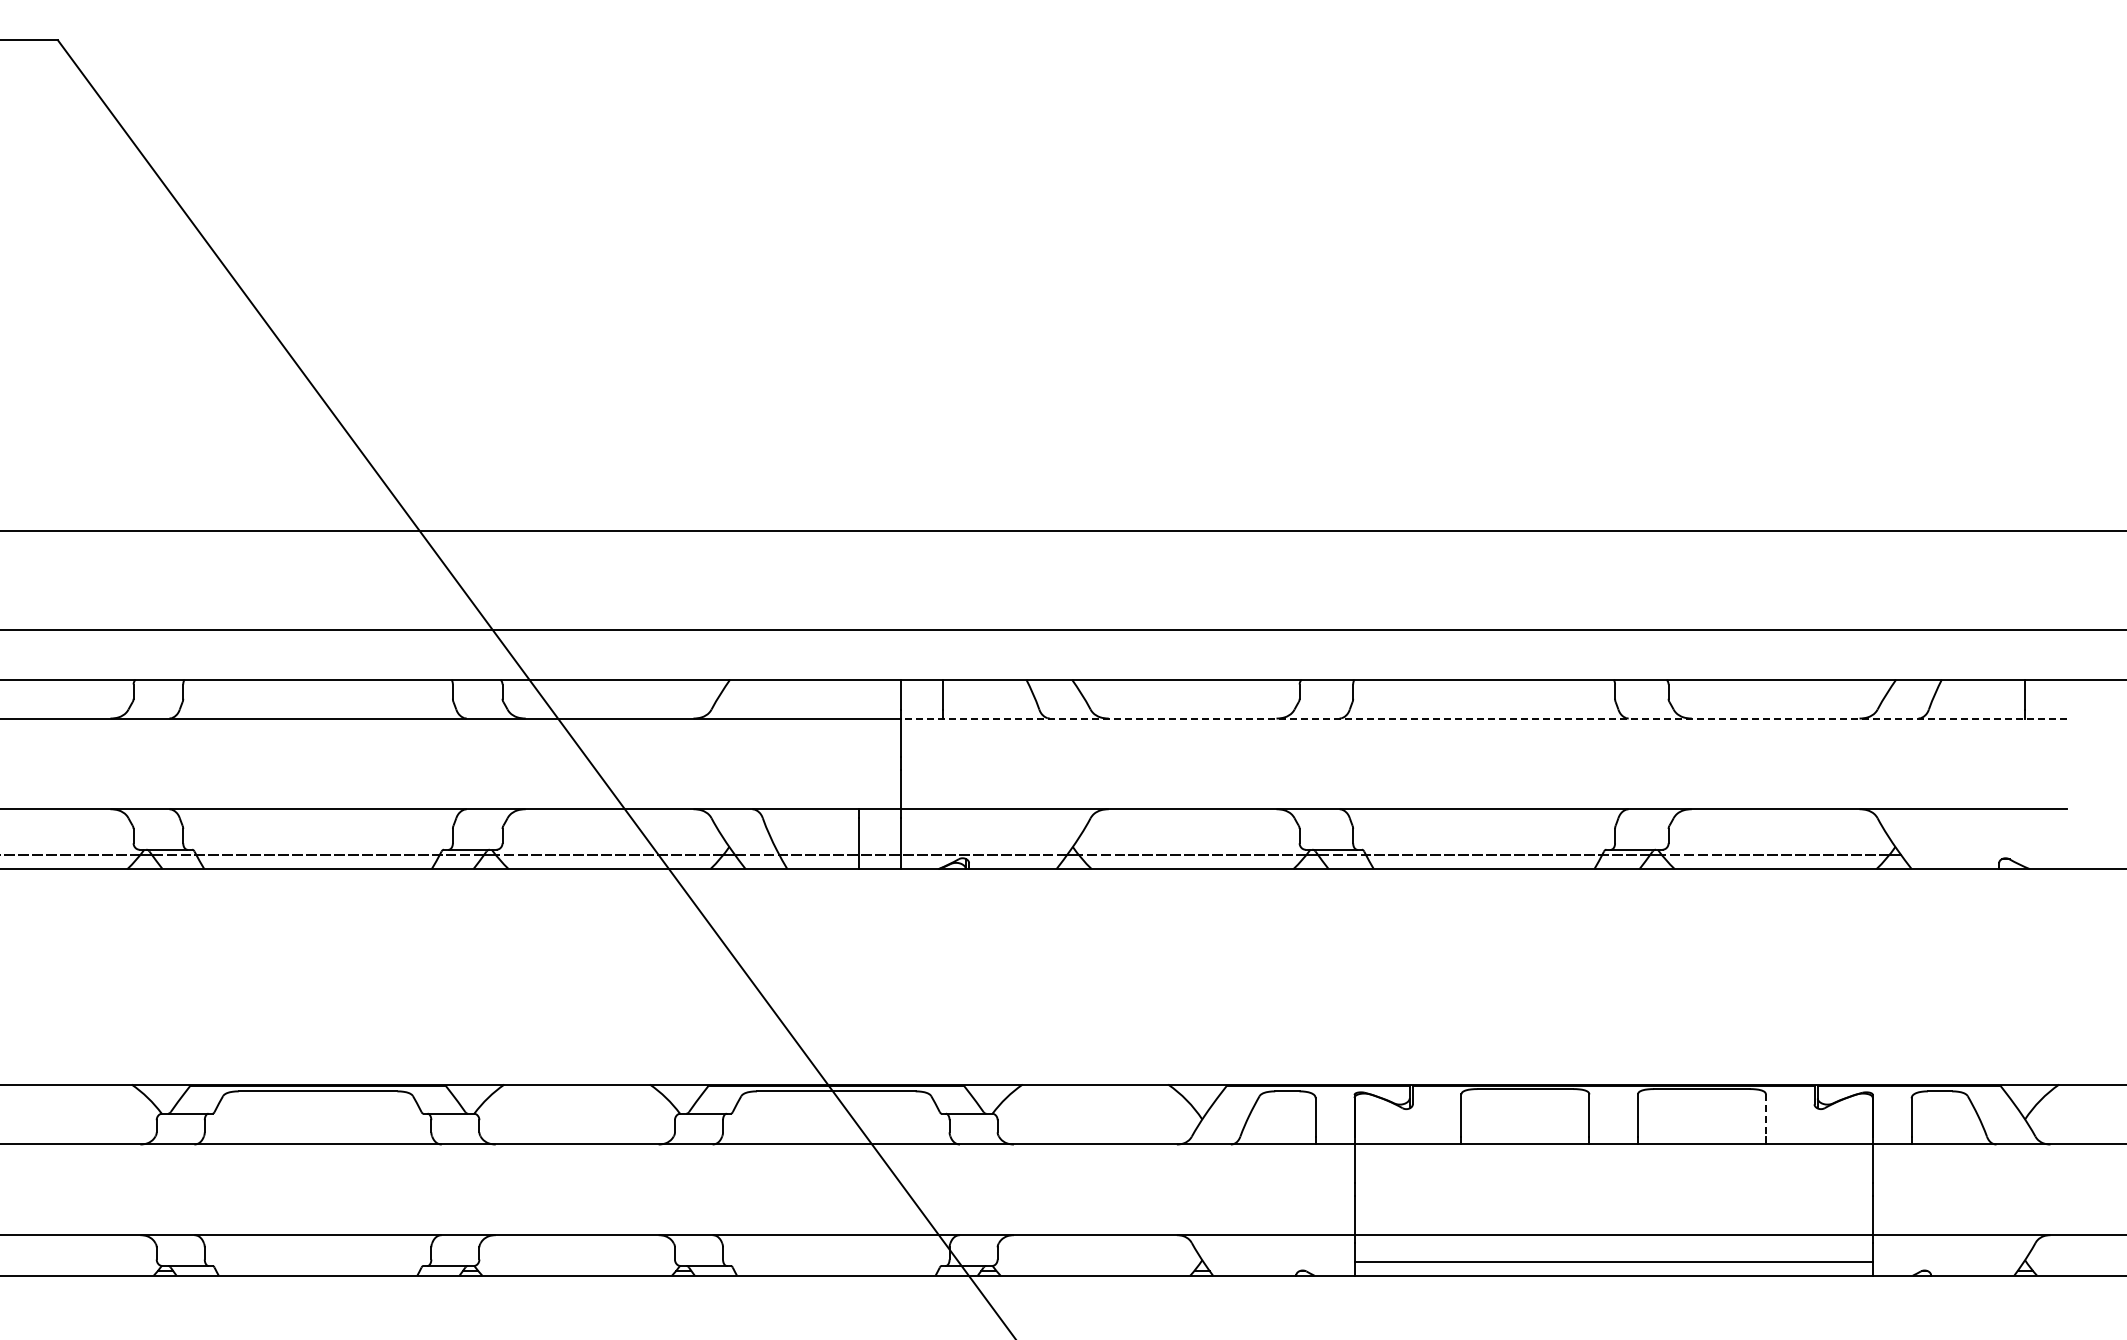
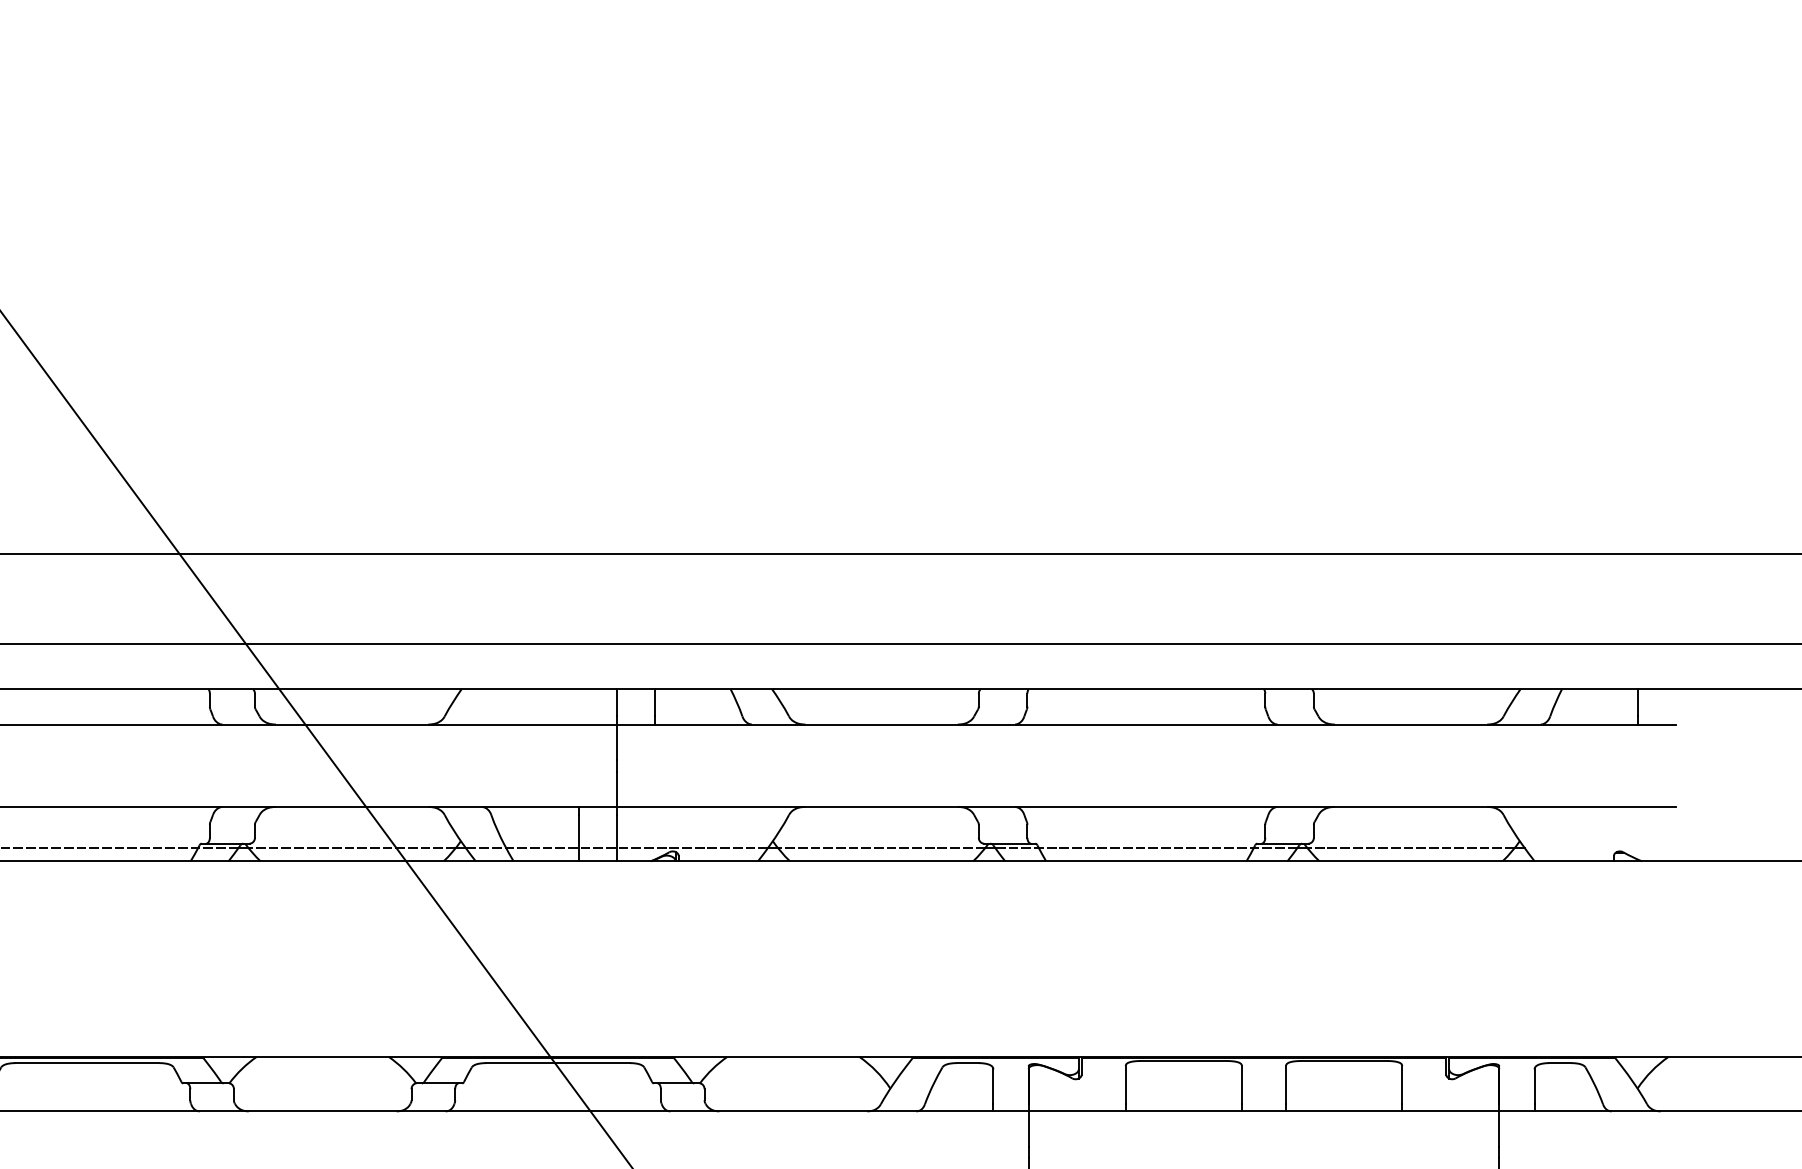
line: (1483, 718) -> (1145, 724), dashed -> solid
line: (1765, 1116) -> (1401, 1085), dashed -> solid

